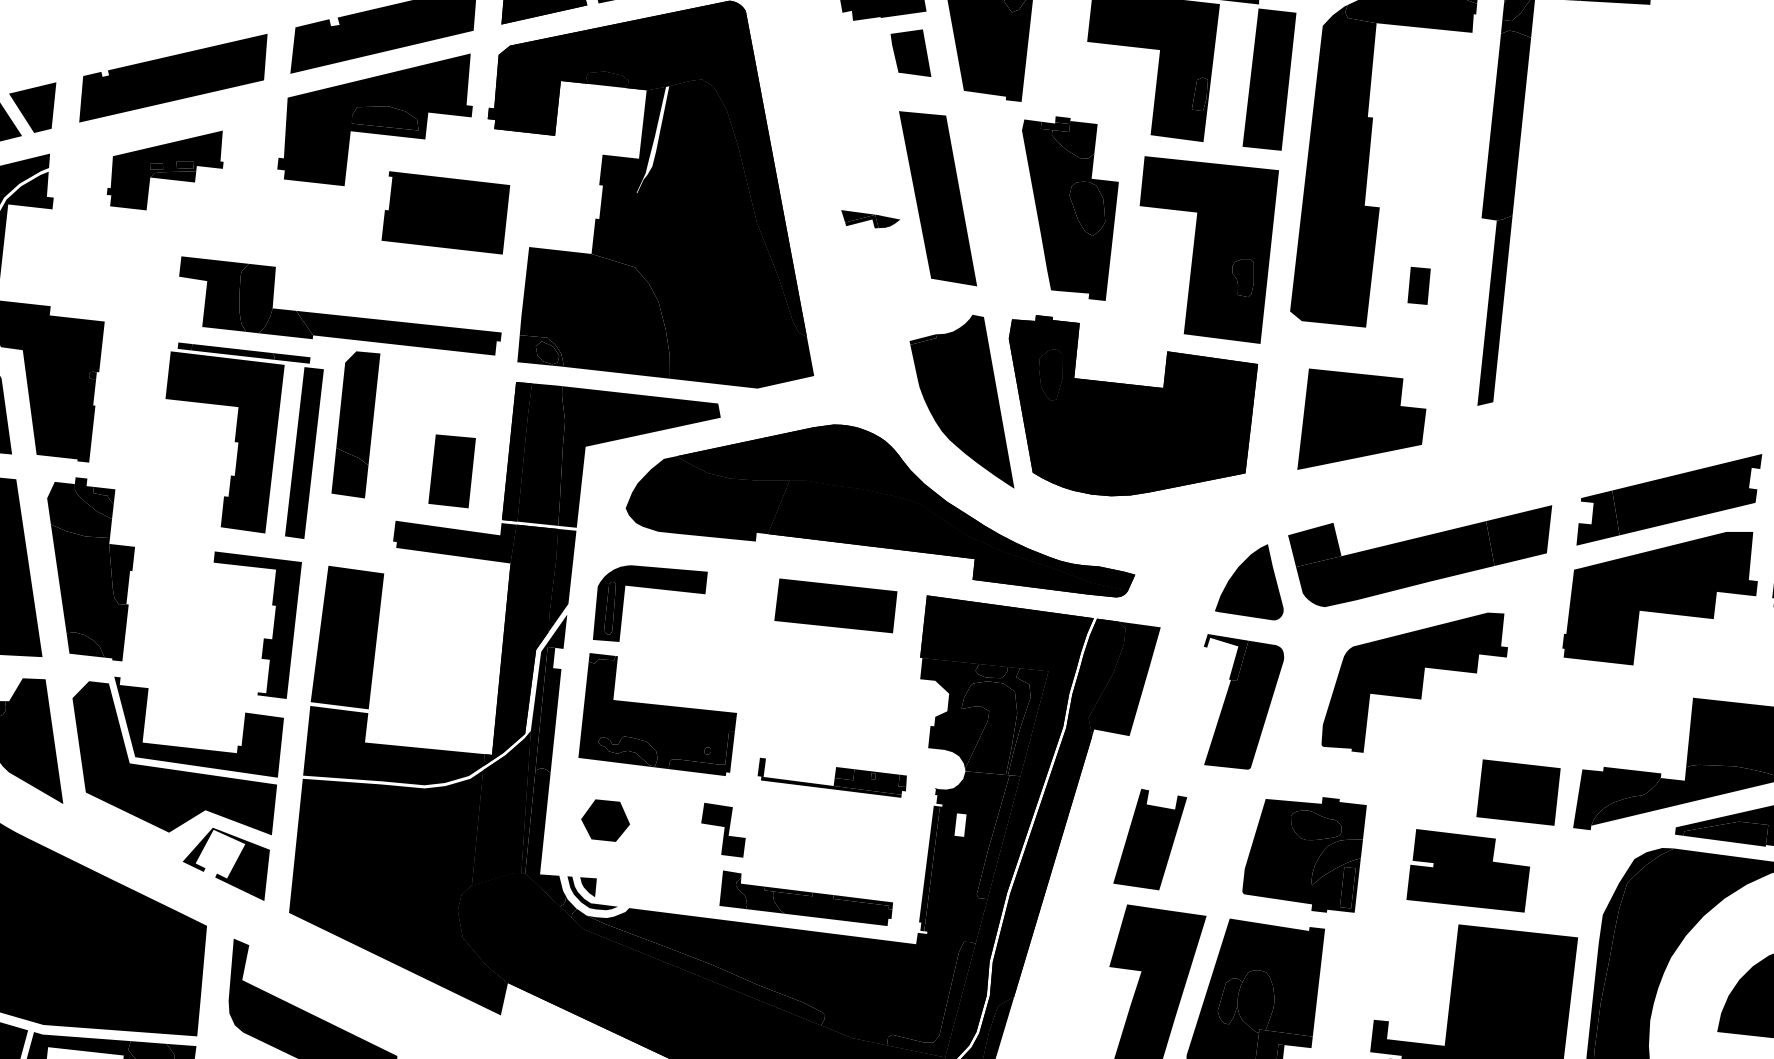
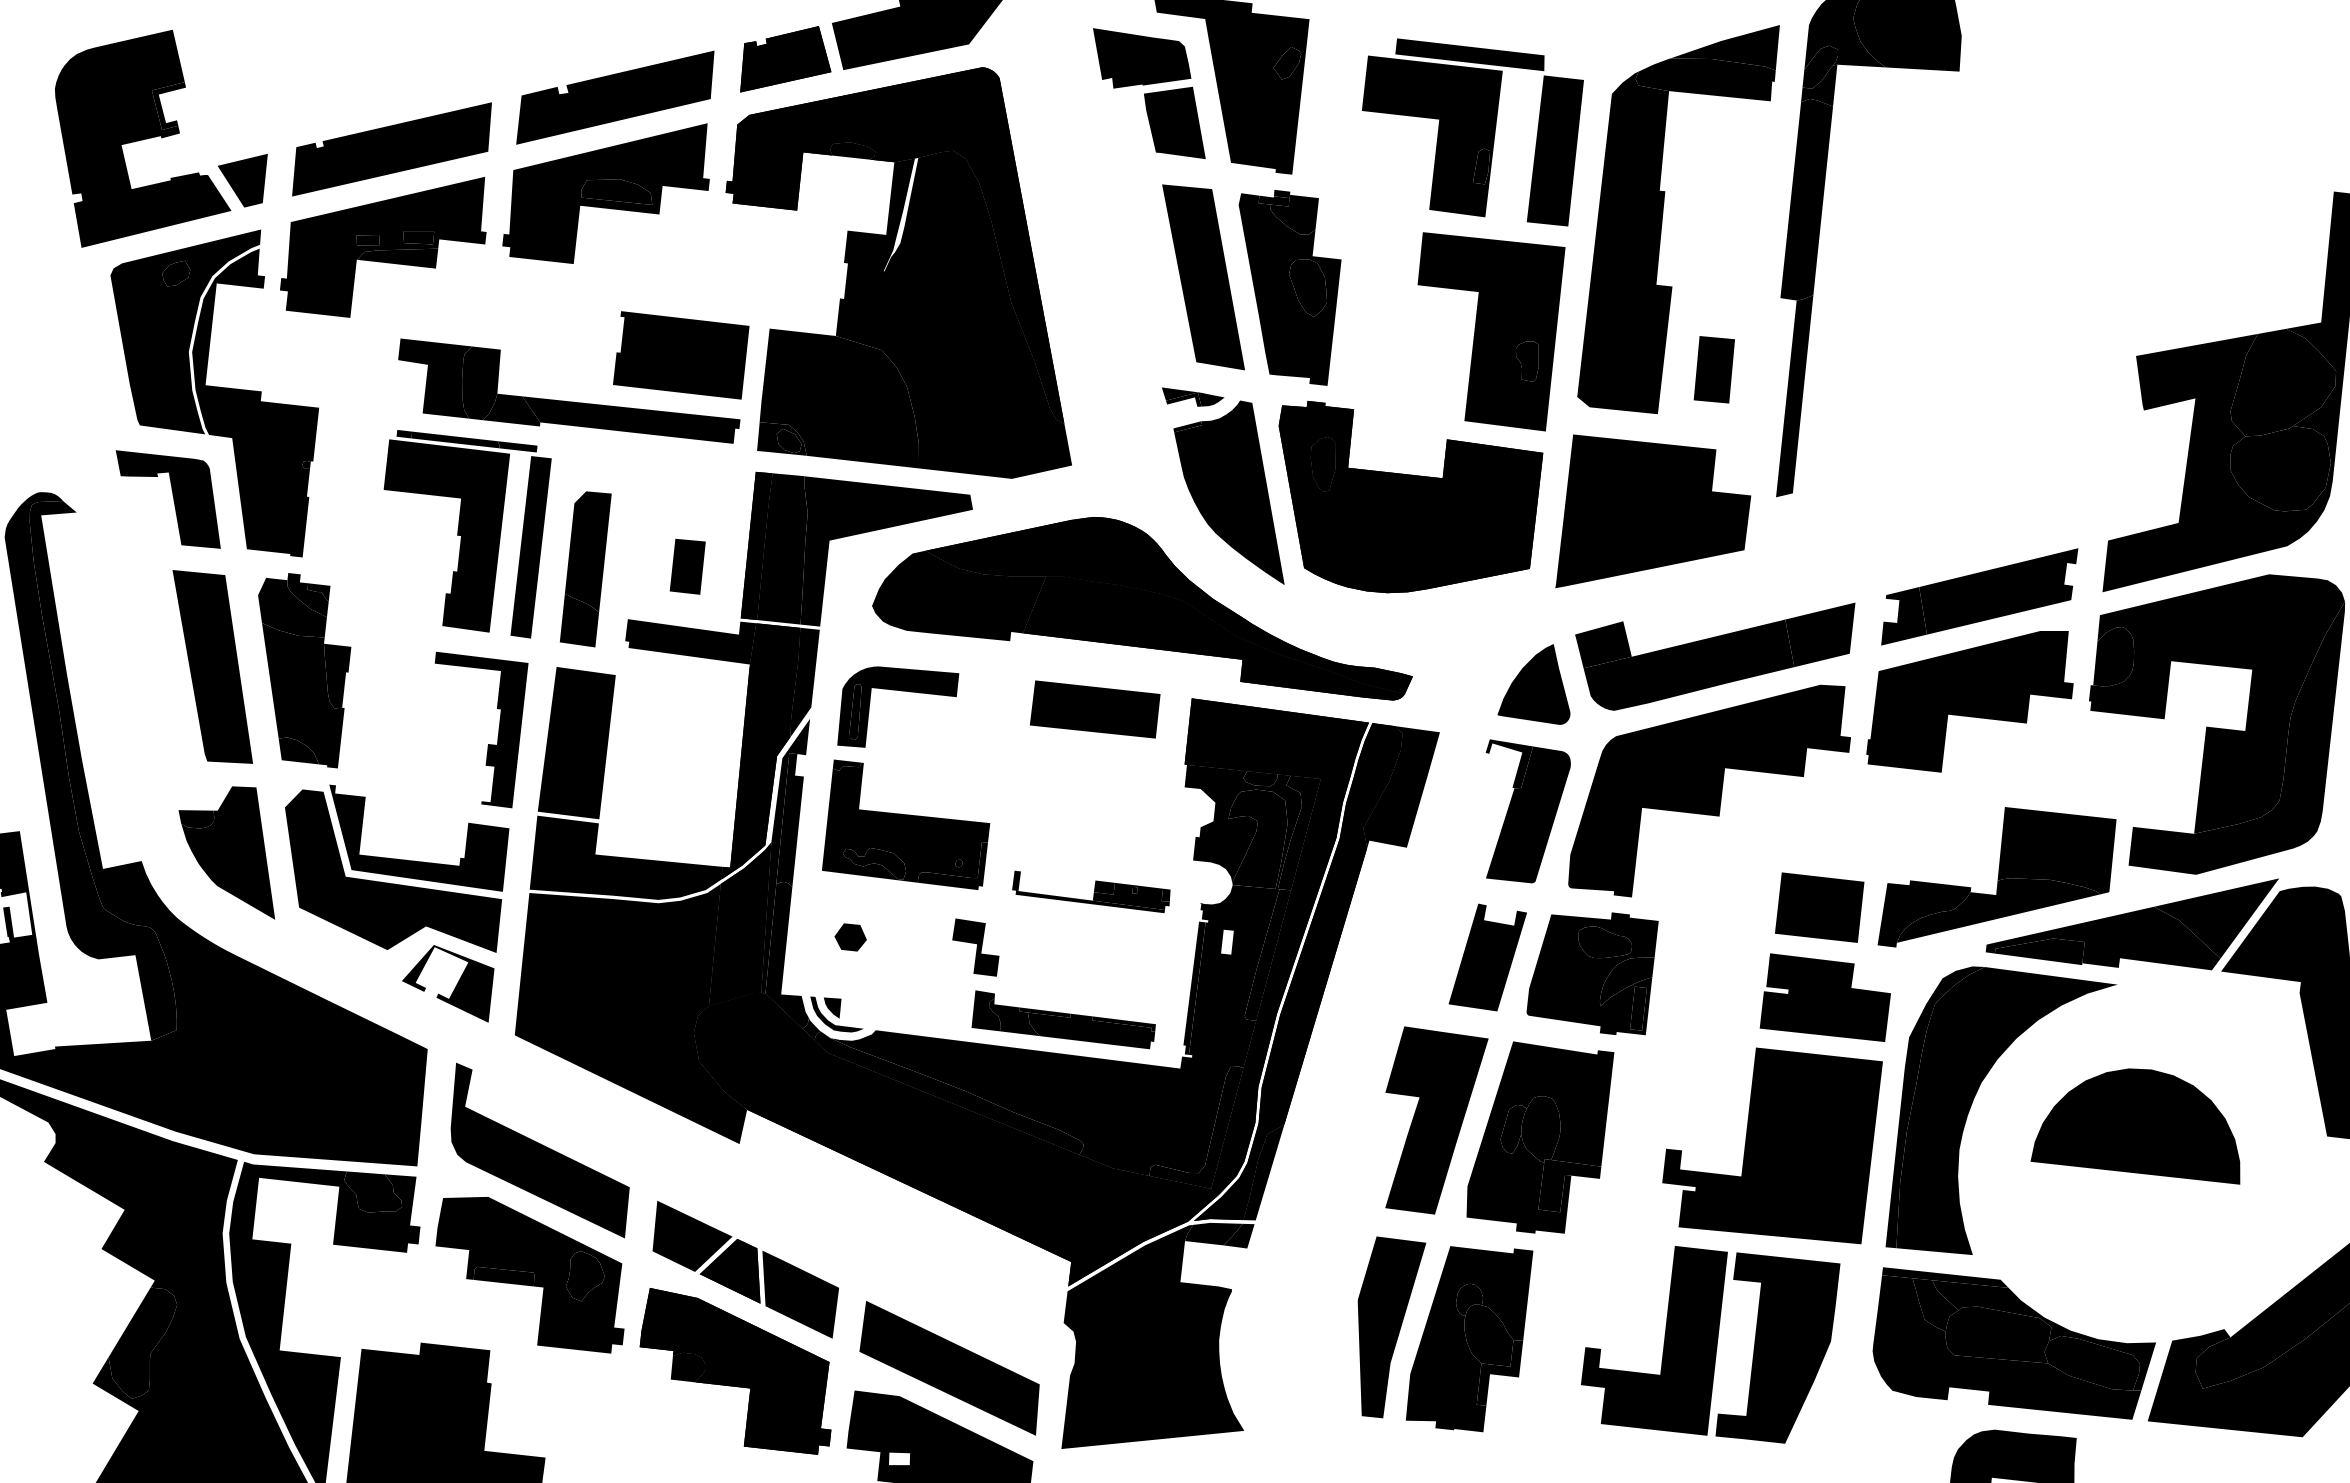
part: (910, 52) -> (1174, 122), size x1.43
part: (165, 170) -> (383, 247), size x1.67
part: (1069, 208) -> (1289, 287), moved
part: (446, 212) -> (681, 355), moved
part: (871, 218) -> (1193, 396), moved
part: (1418, 285) -> (1713, 369), size x1.67
part: (1361, 419) -> (1653, 511), size x1.43
part: (355, 424) -> (585, 569), moved
part: (451, 471) -> (687, 566), size x0.71
part: (1414, 682) -> (1709, 790), size x1.43
part: (605, 820) -> (850, 937), size x0.62
part: (1149, 839) -> (1487, 957), moved
part: (1467, 870) -> (1824, 997), moved

